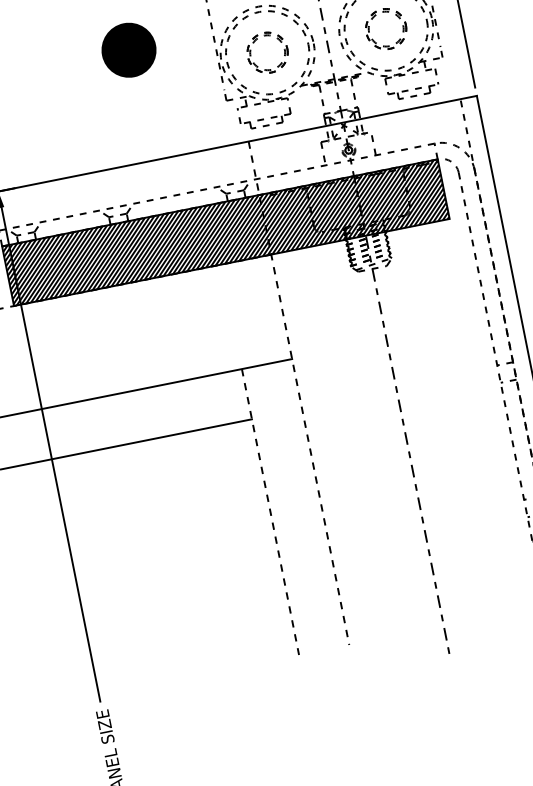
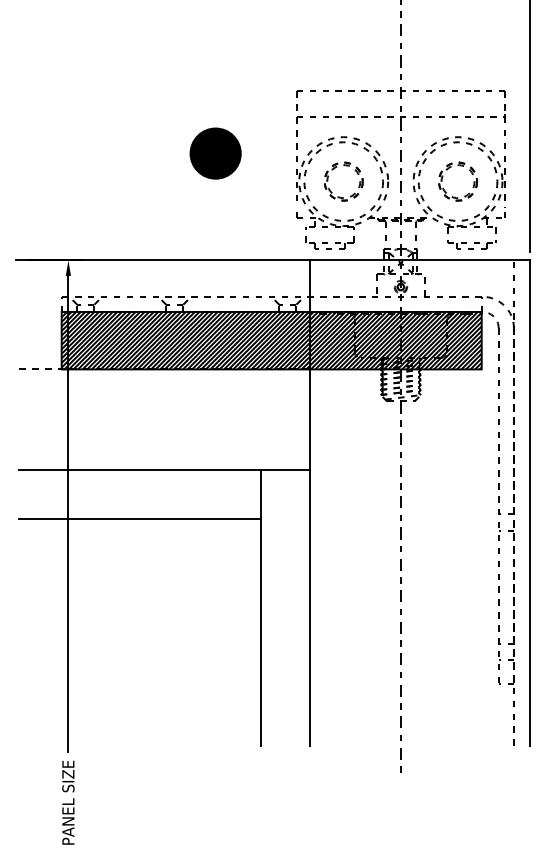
line: (298, 393) -> (309, 503), dashed -> solid
line: (270, 512) -> (261, 608), dashed -> solid

